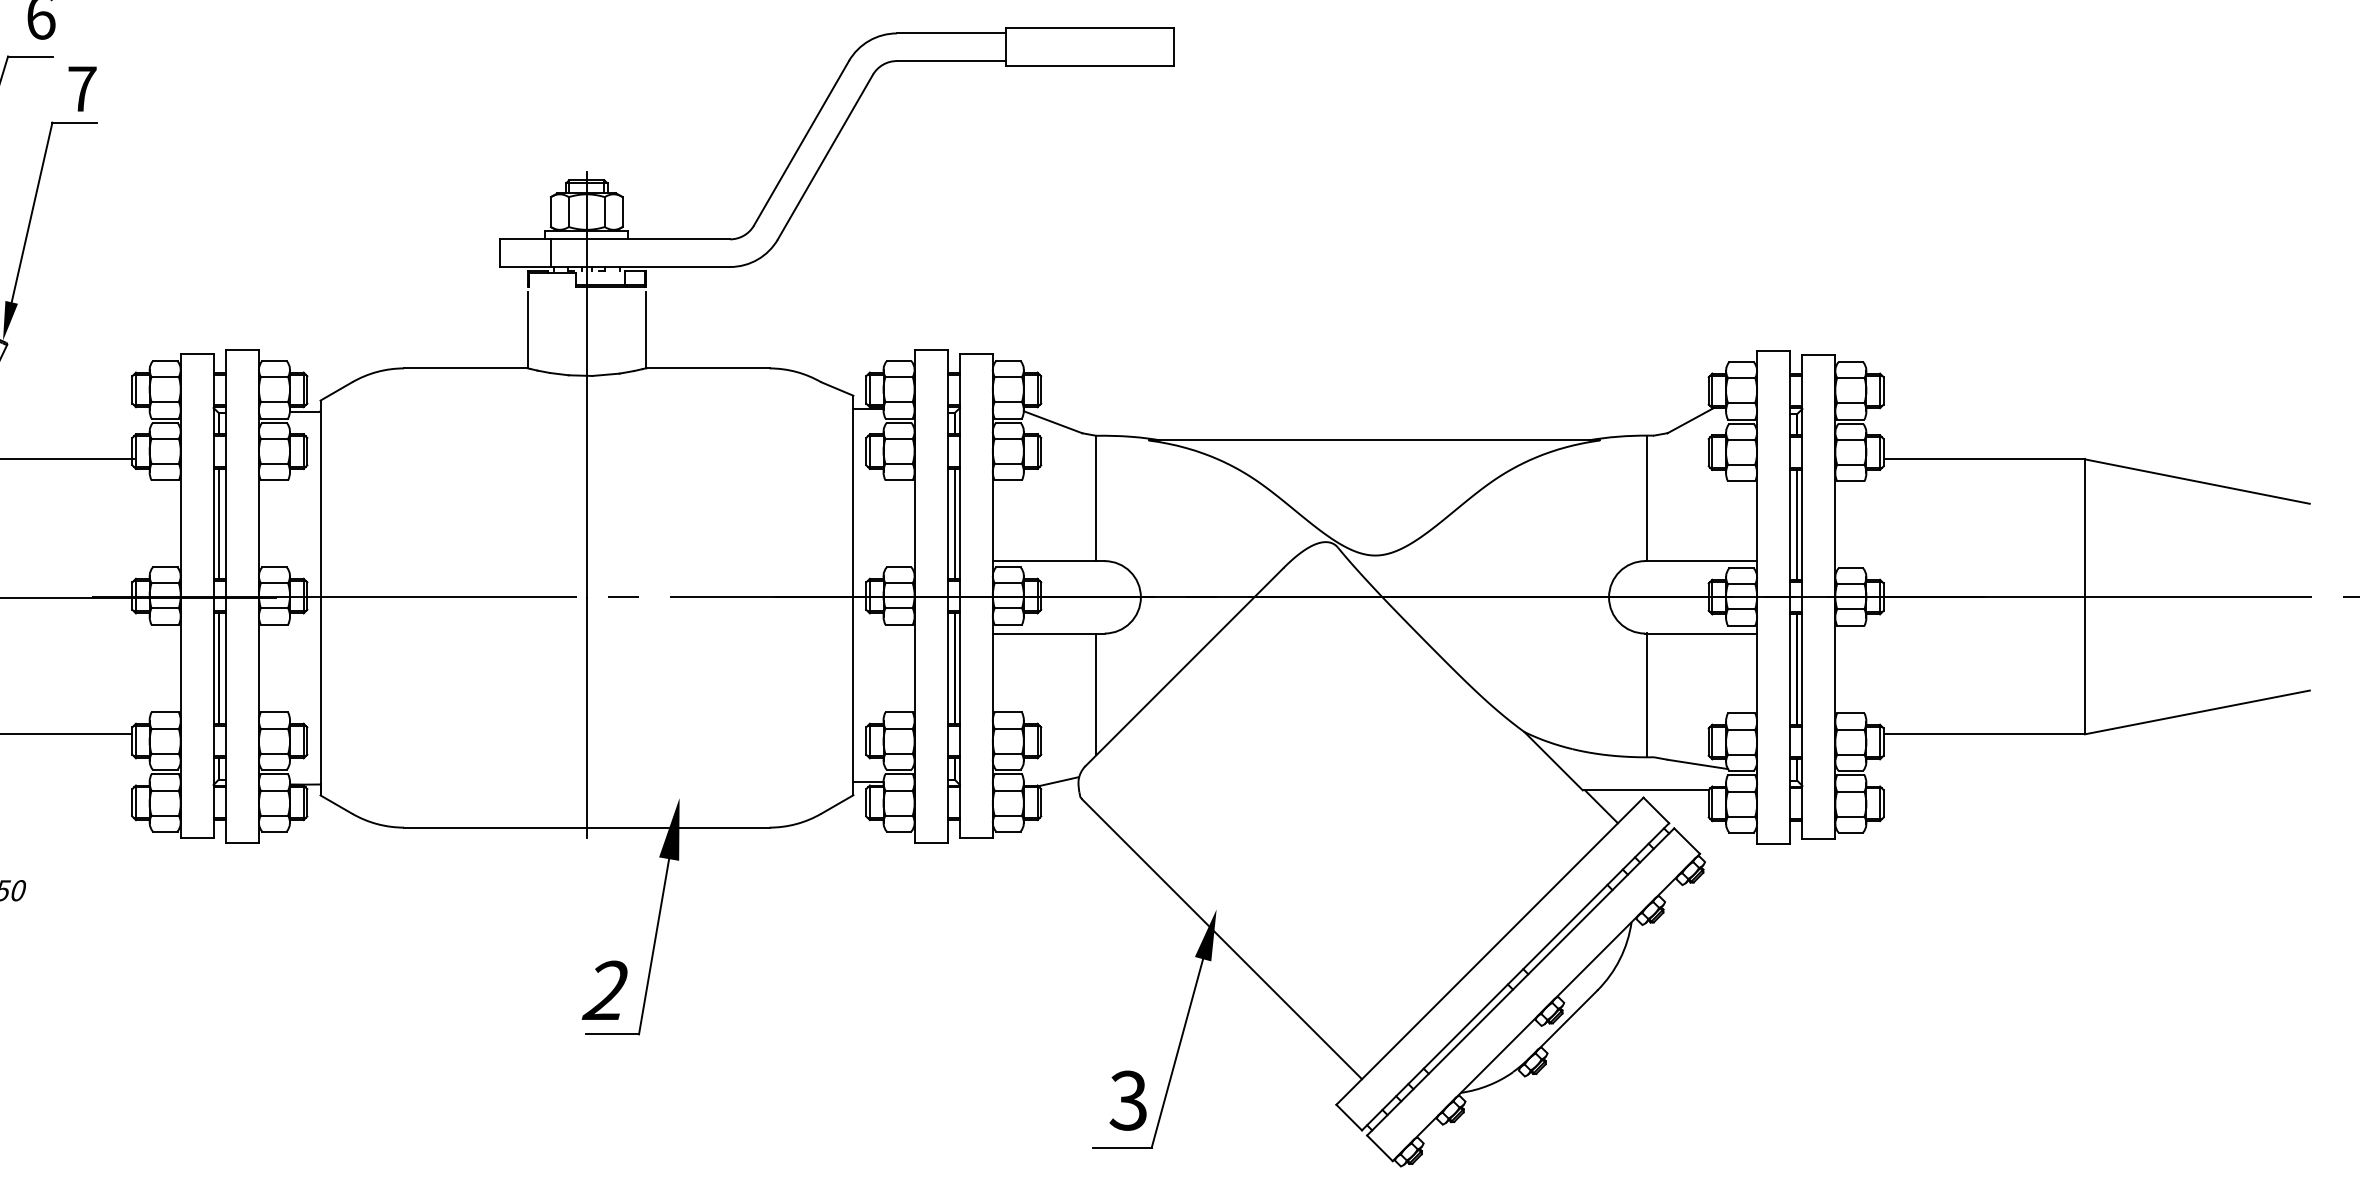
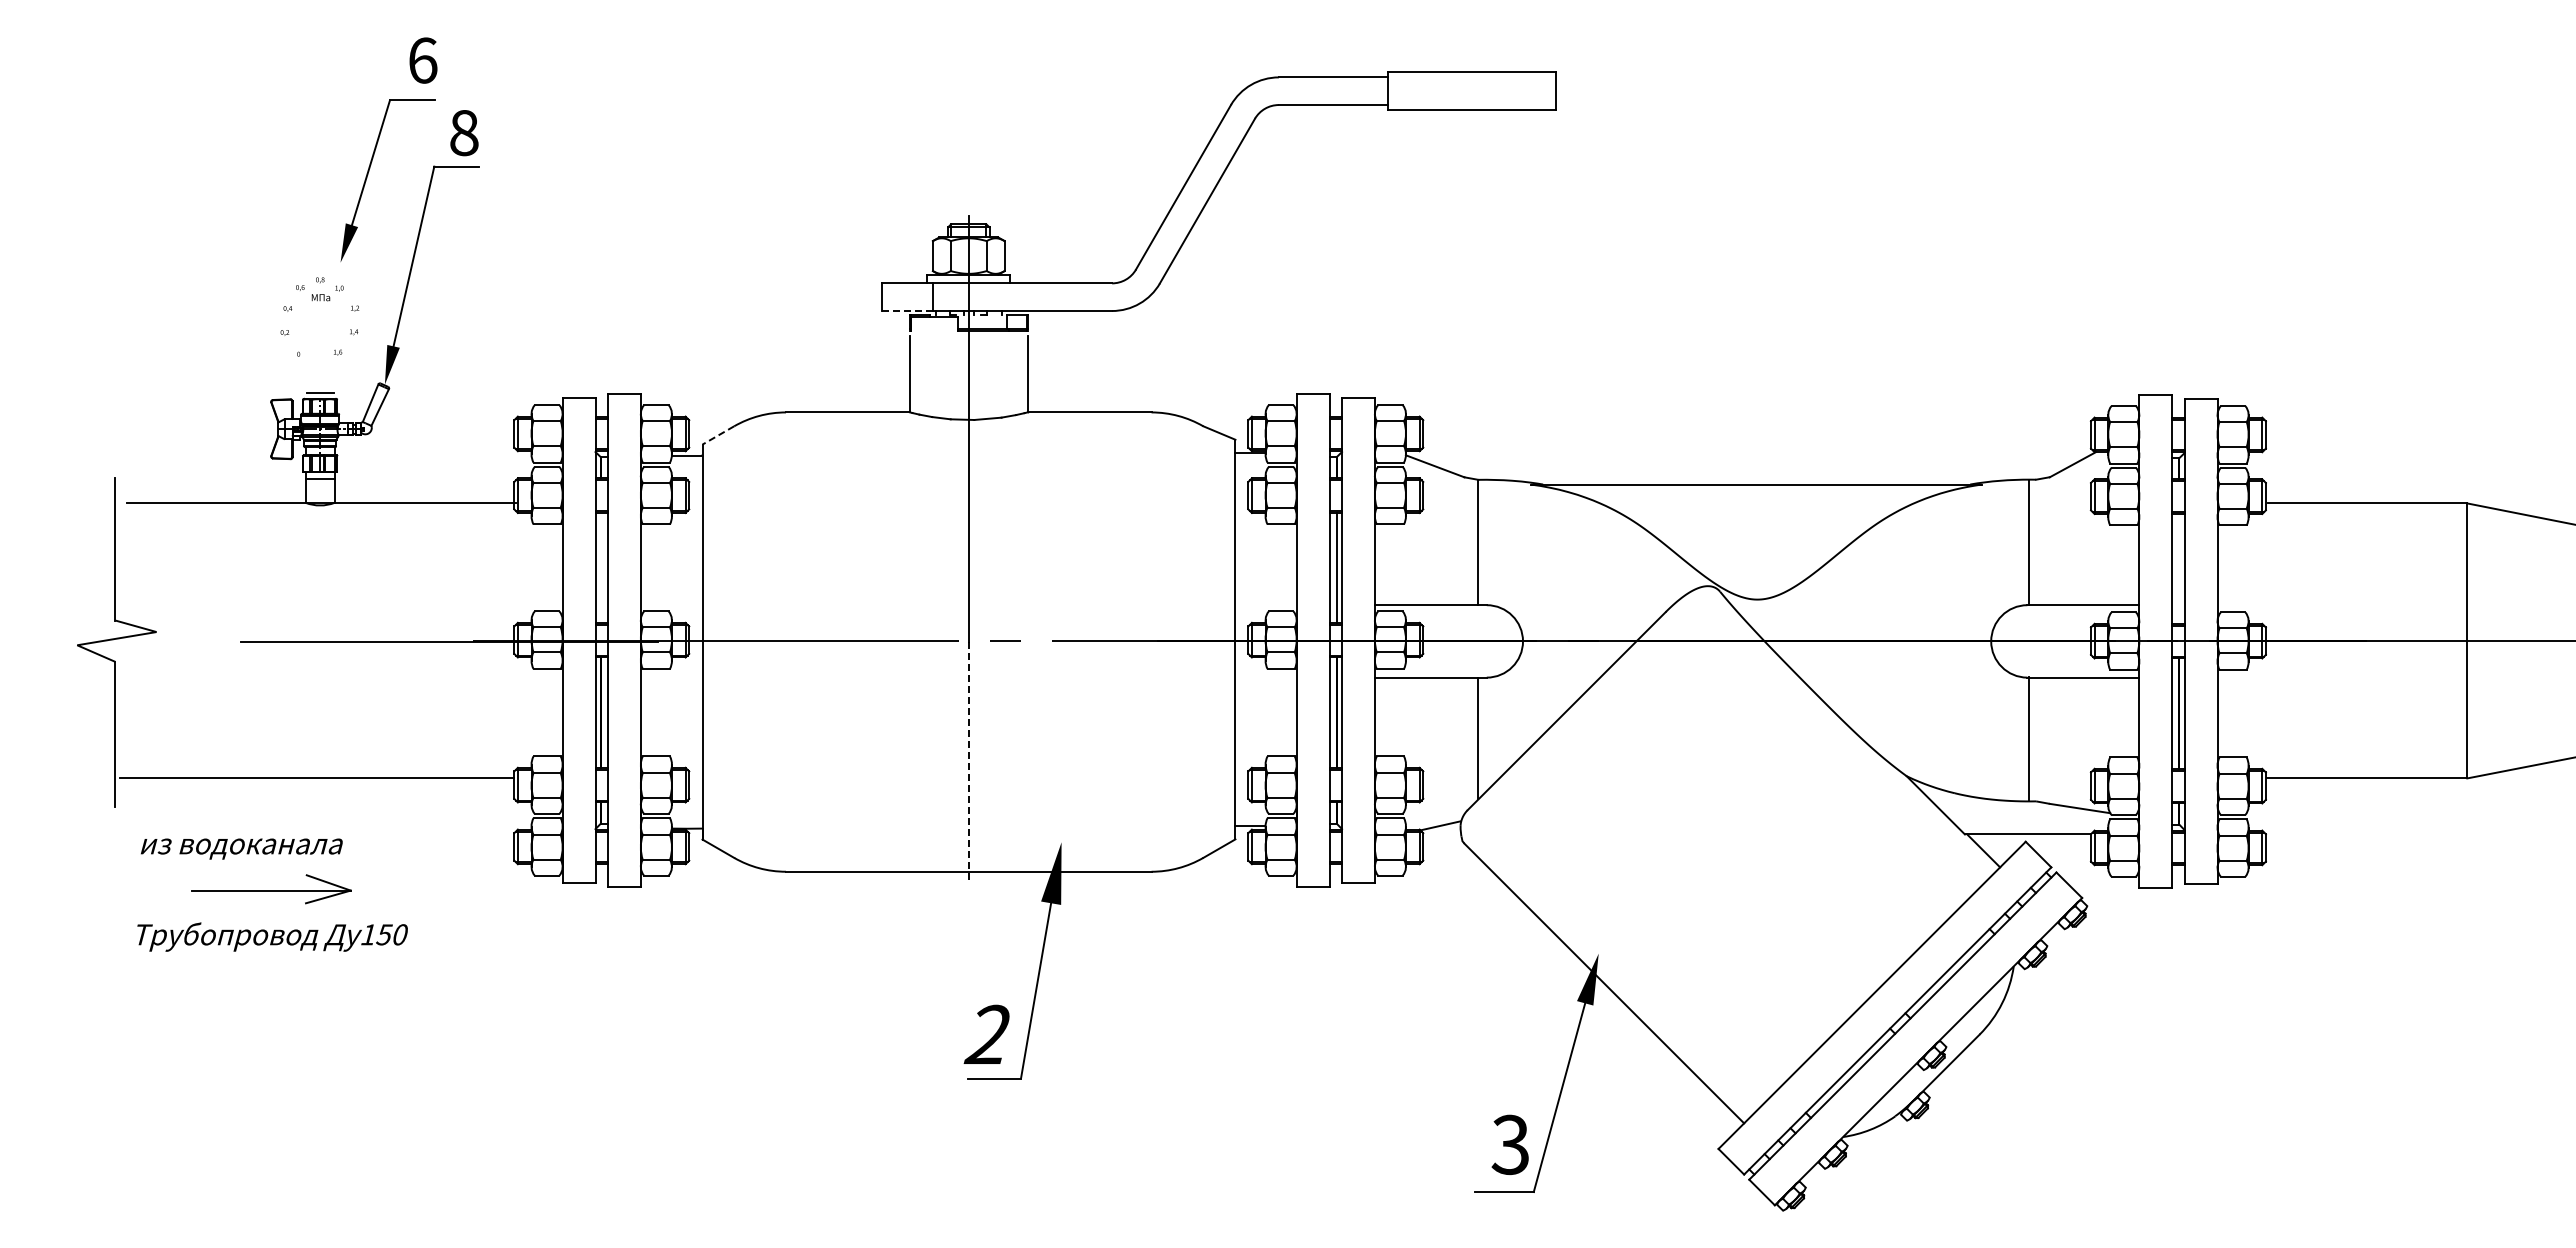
text: (82, 89) -> (464, 133), 7 -> 8
line: (526, 266) -> (908, 310), solid -> dashed
line: (335, 391) -> (717, 435), solid -> dashed
line: (218, 523) -> (600, 567), removed
line: (1797, 524) -> (2179, 568), removed
line: (586, 718) -> (968, 762), solid -> dashed

